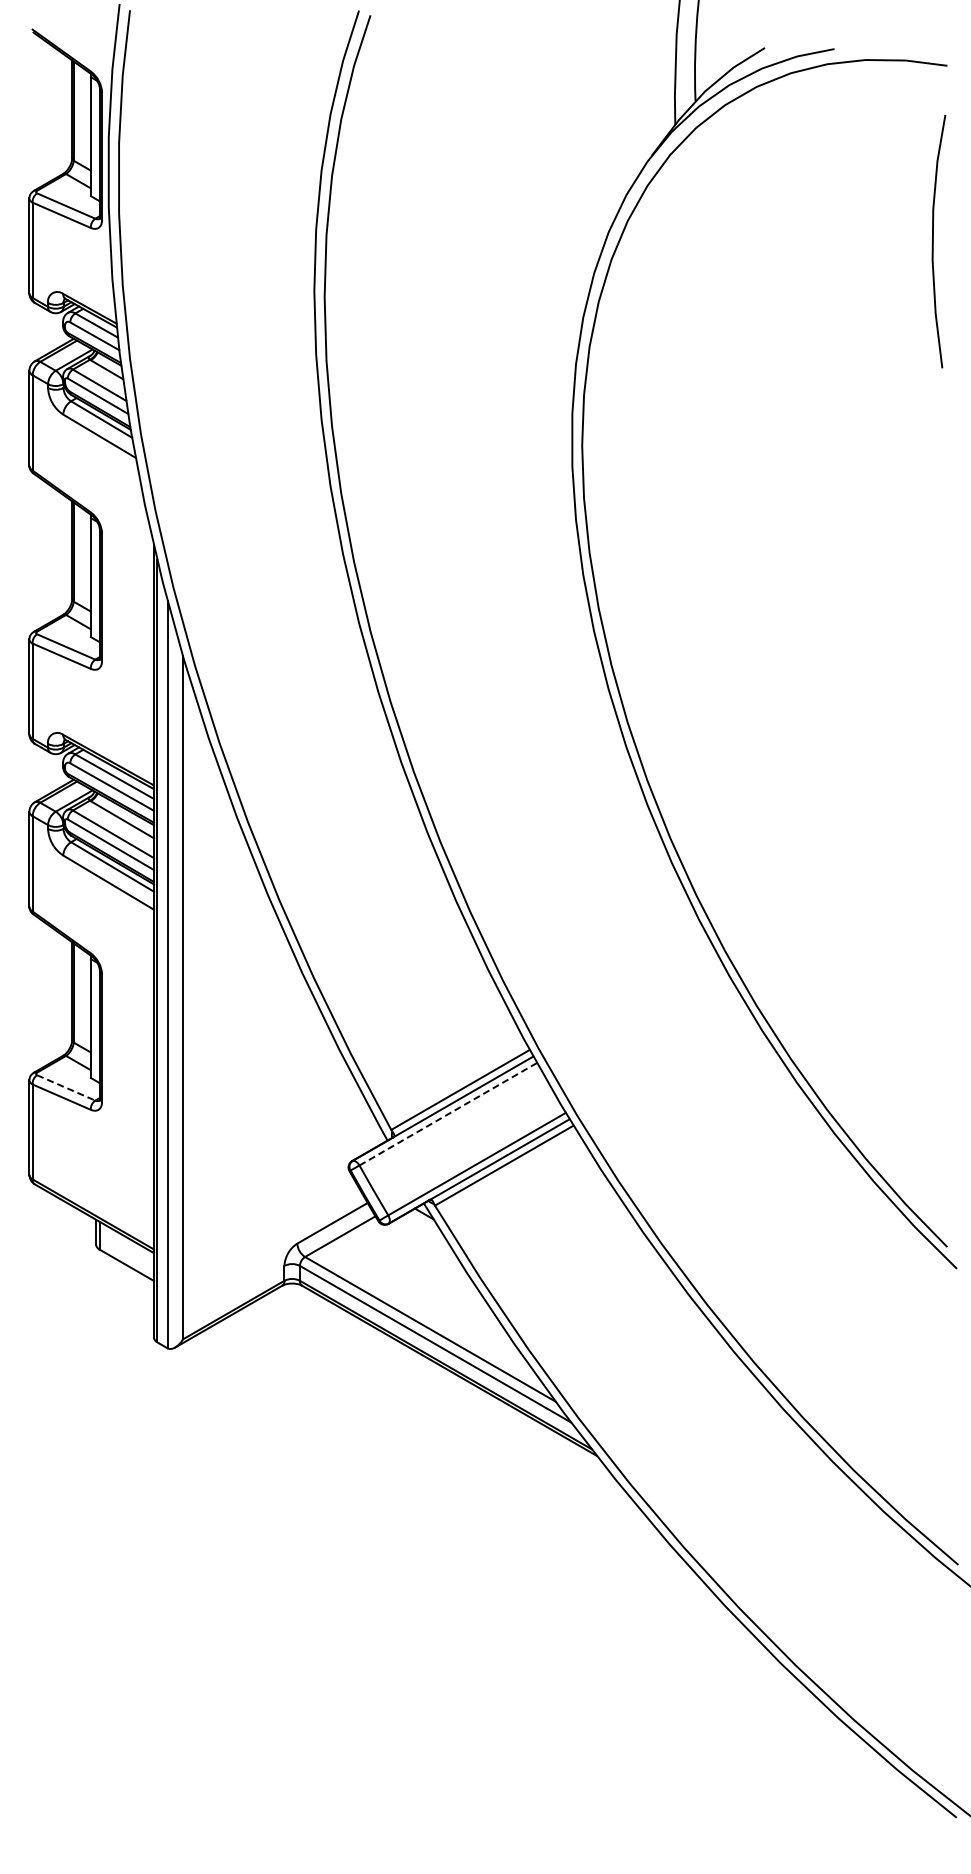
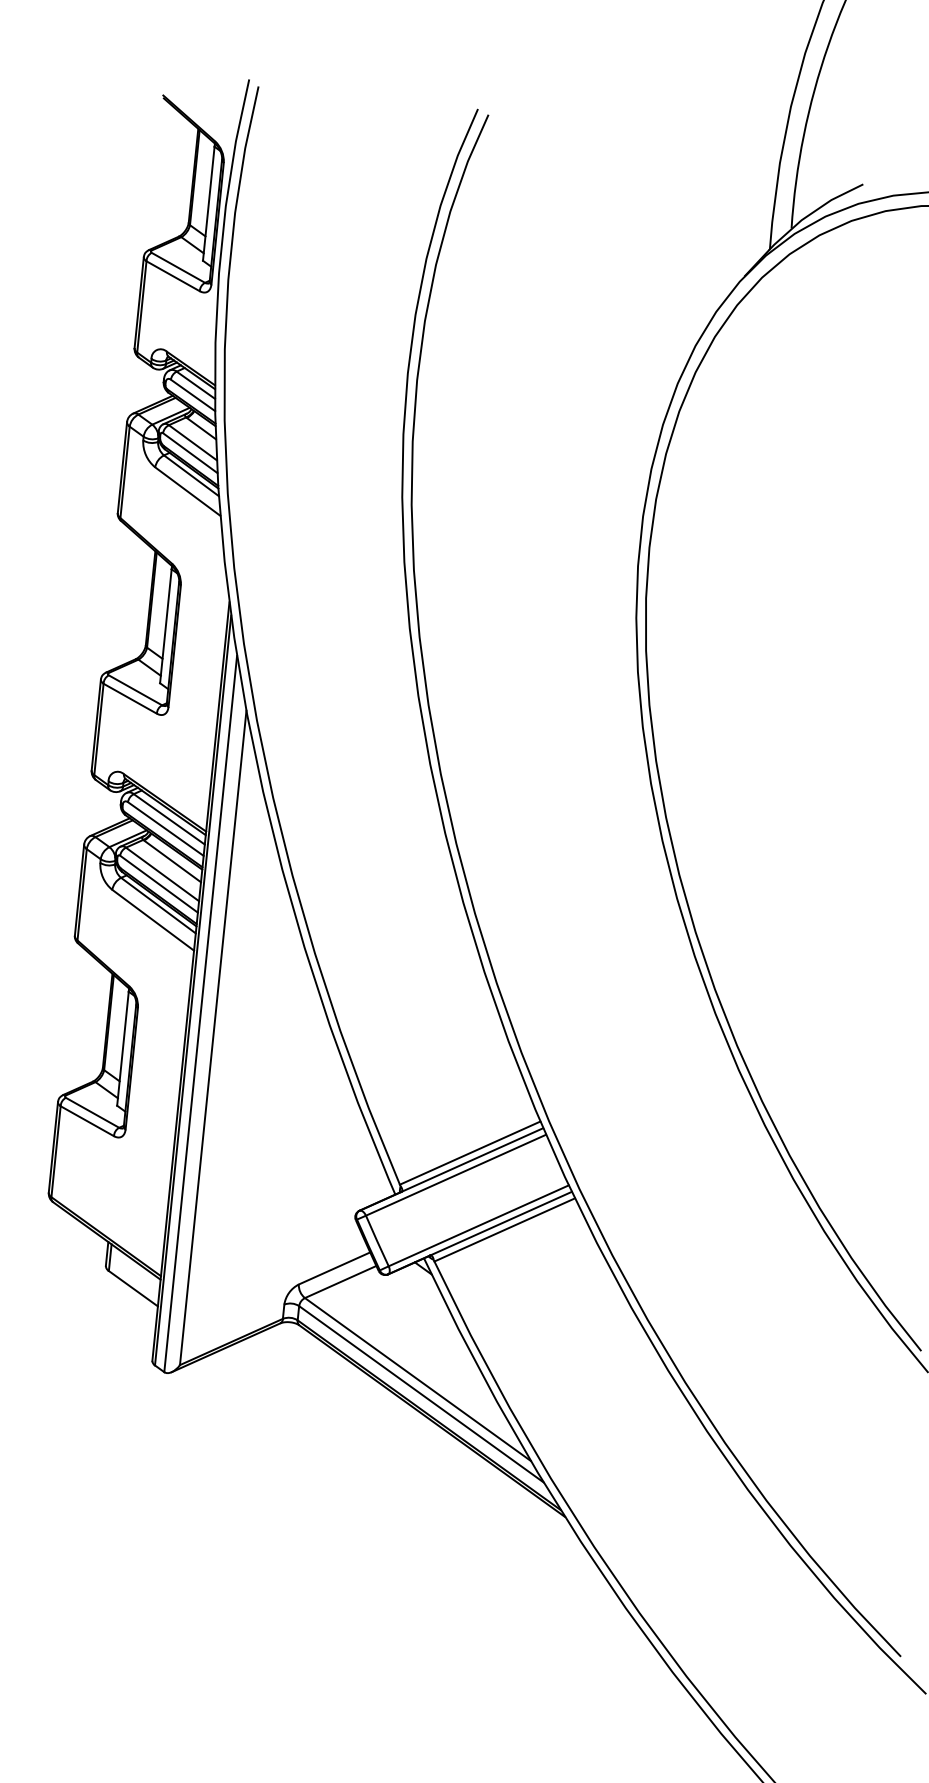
line: (66, 1087) -> (92, 1112), dashed -> solid
line: (447, 1114) -> (455, 1175), dashed -> solid

